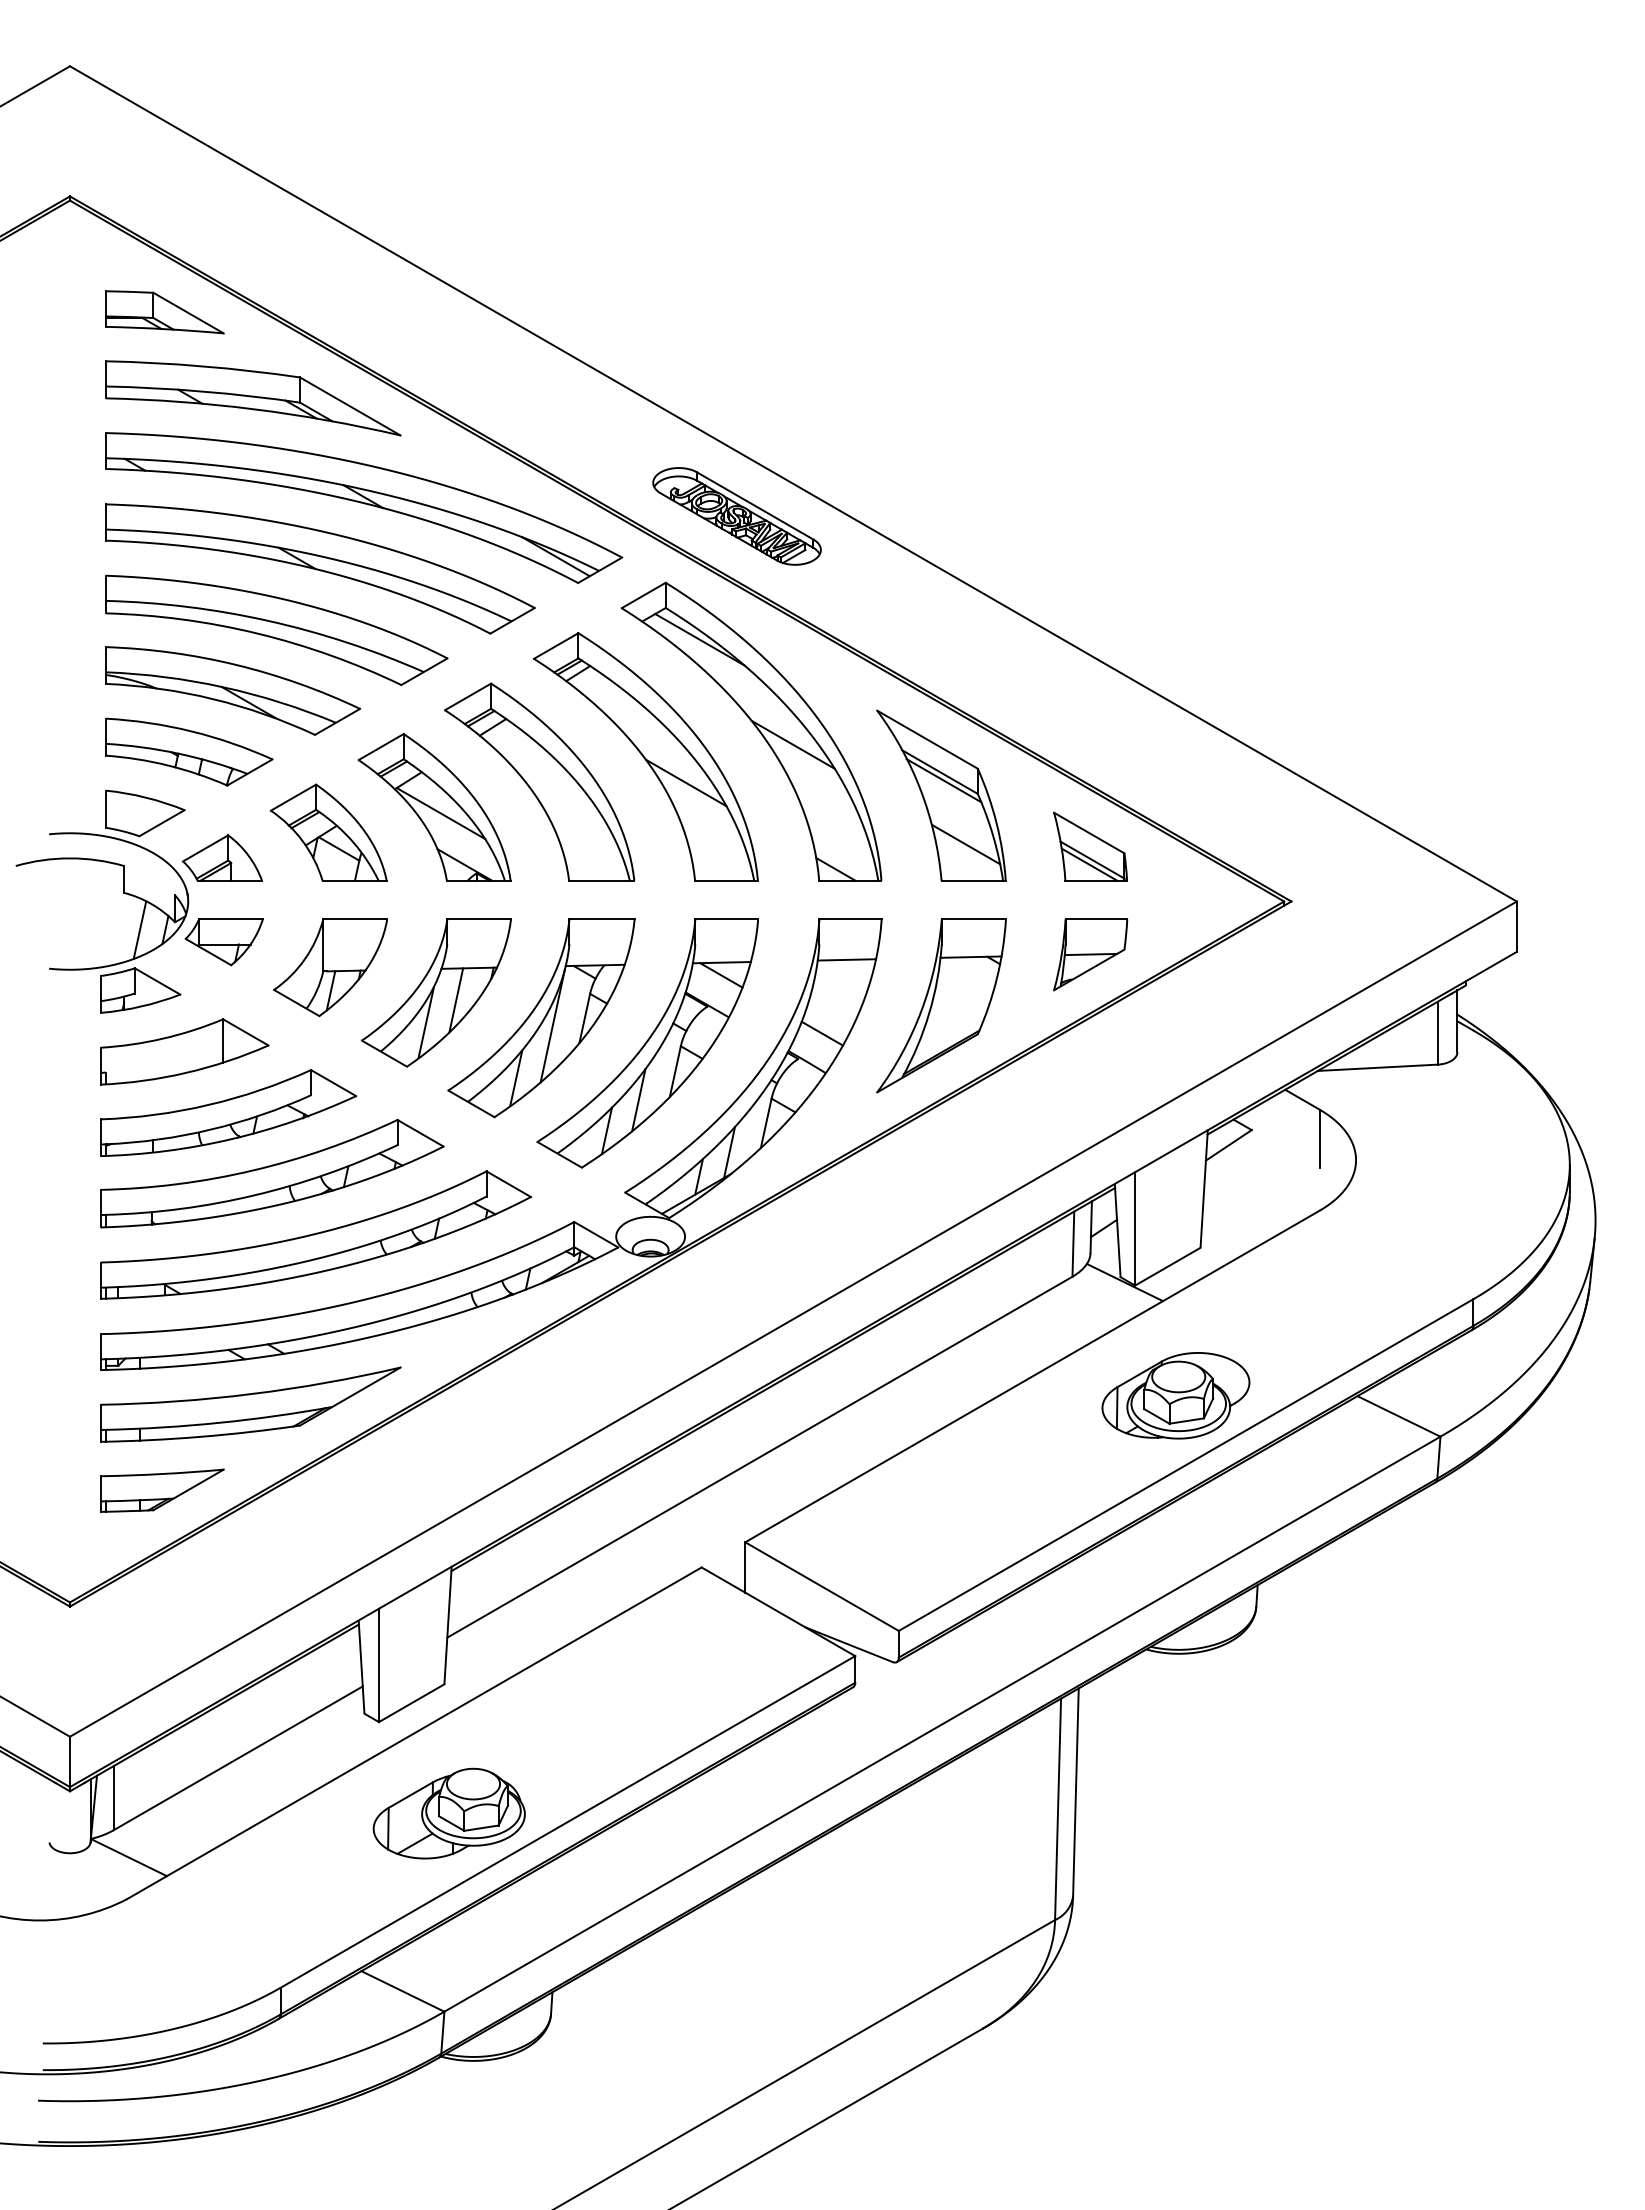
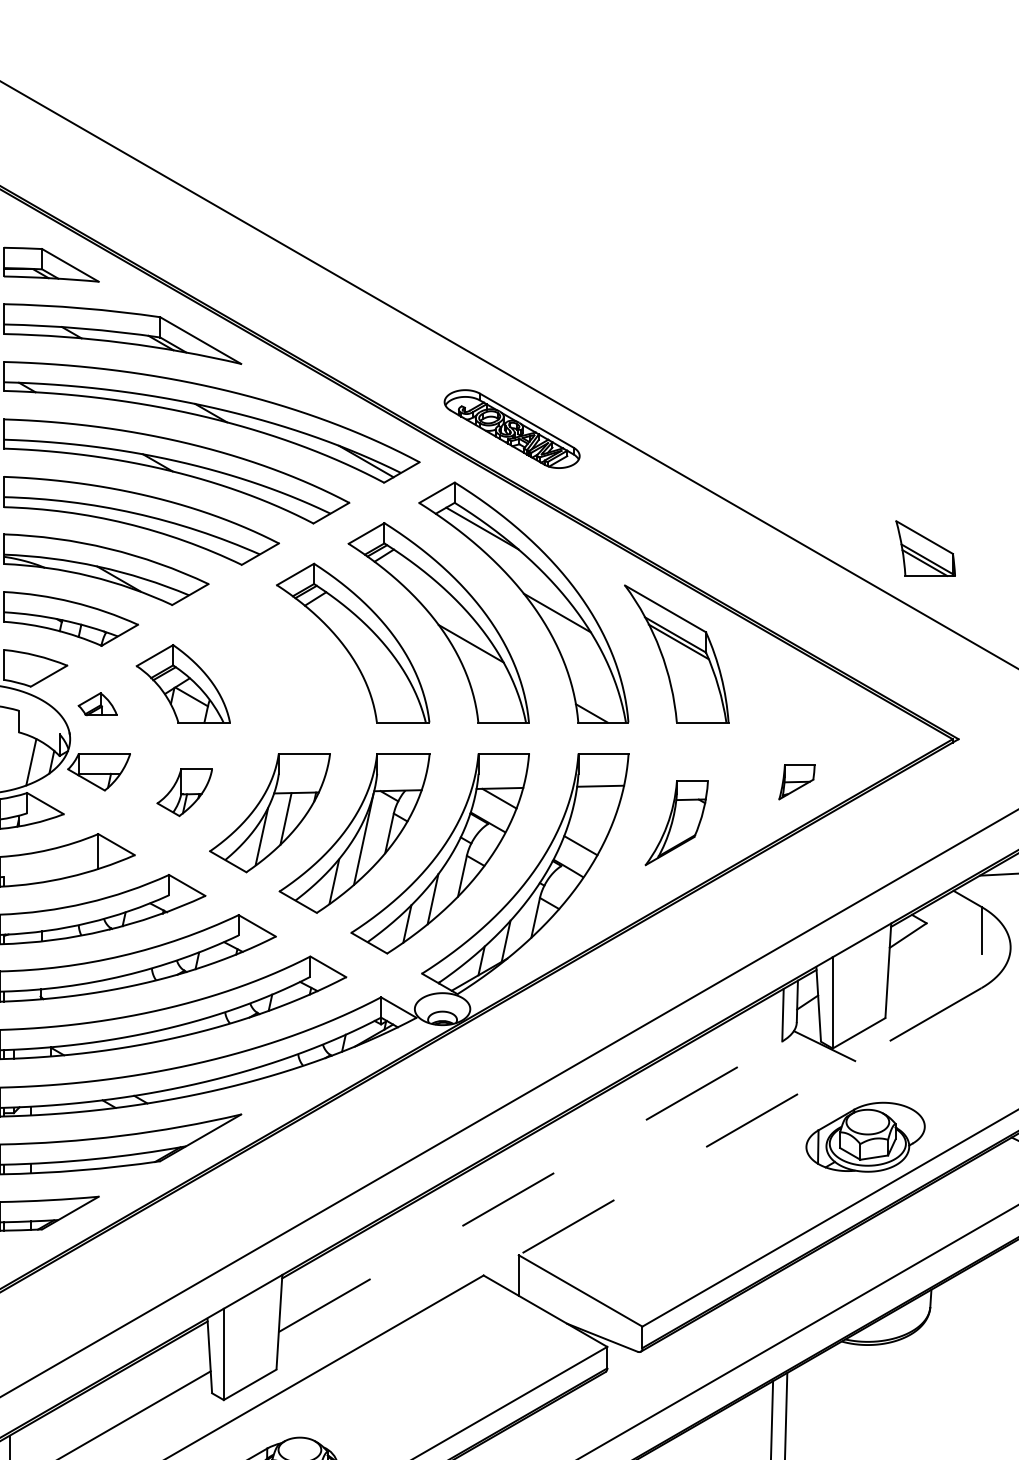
part: (434, 807) -> (268, 663), removed
line: (966, 844) -> (696, 693), removed
part: (1090, 846) -> (925, 548), moved
part: (222, 857) -> (97, 703), size x0.6
part: (1090, 954) -> (796, 781), size x0.6
part: (330, 967) -> (184, 792), size x0.6
part: (941, 1005) -> (676, 822), size x0.6
line: (1032, 1376) -> (750, 1121), solid -> dashed
line: (759, 1457) -> (530, 1186), solid -> dashed

